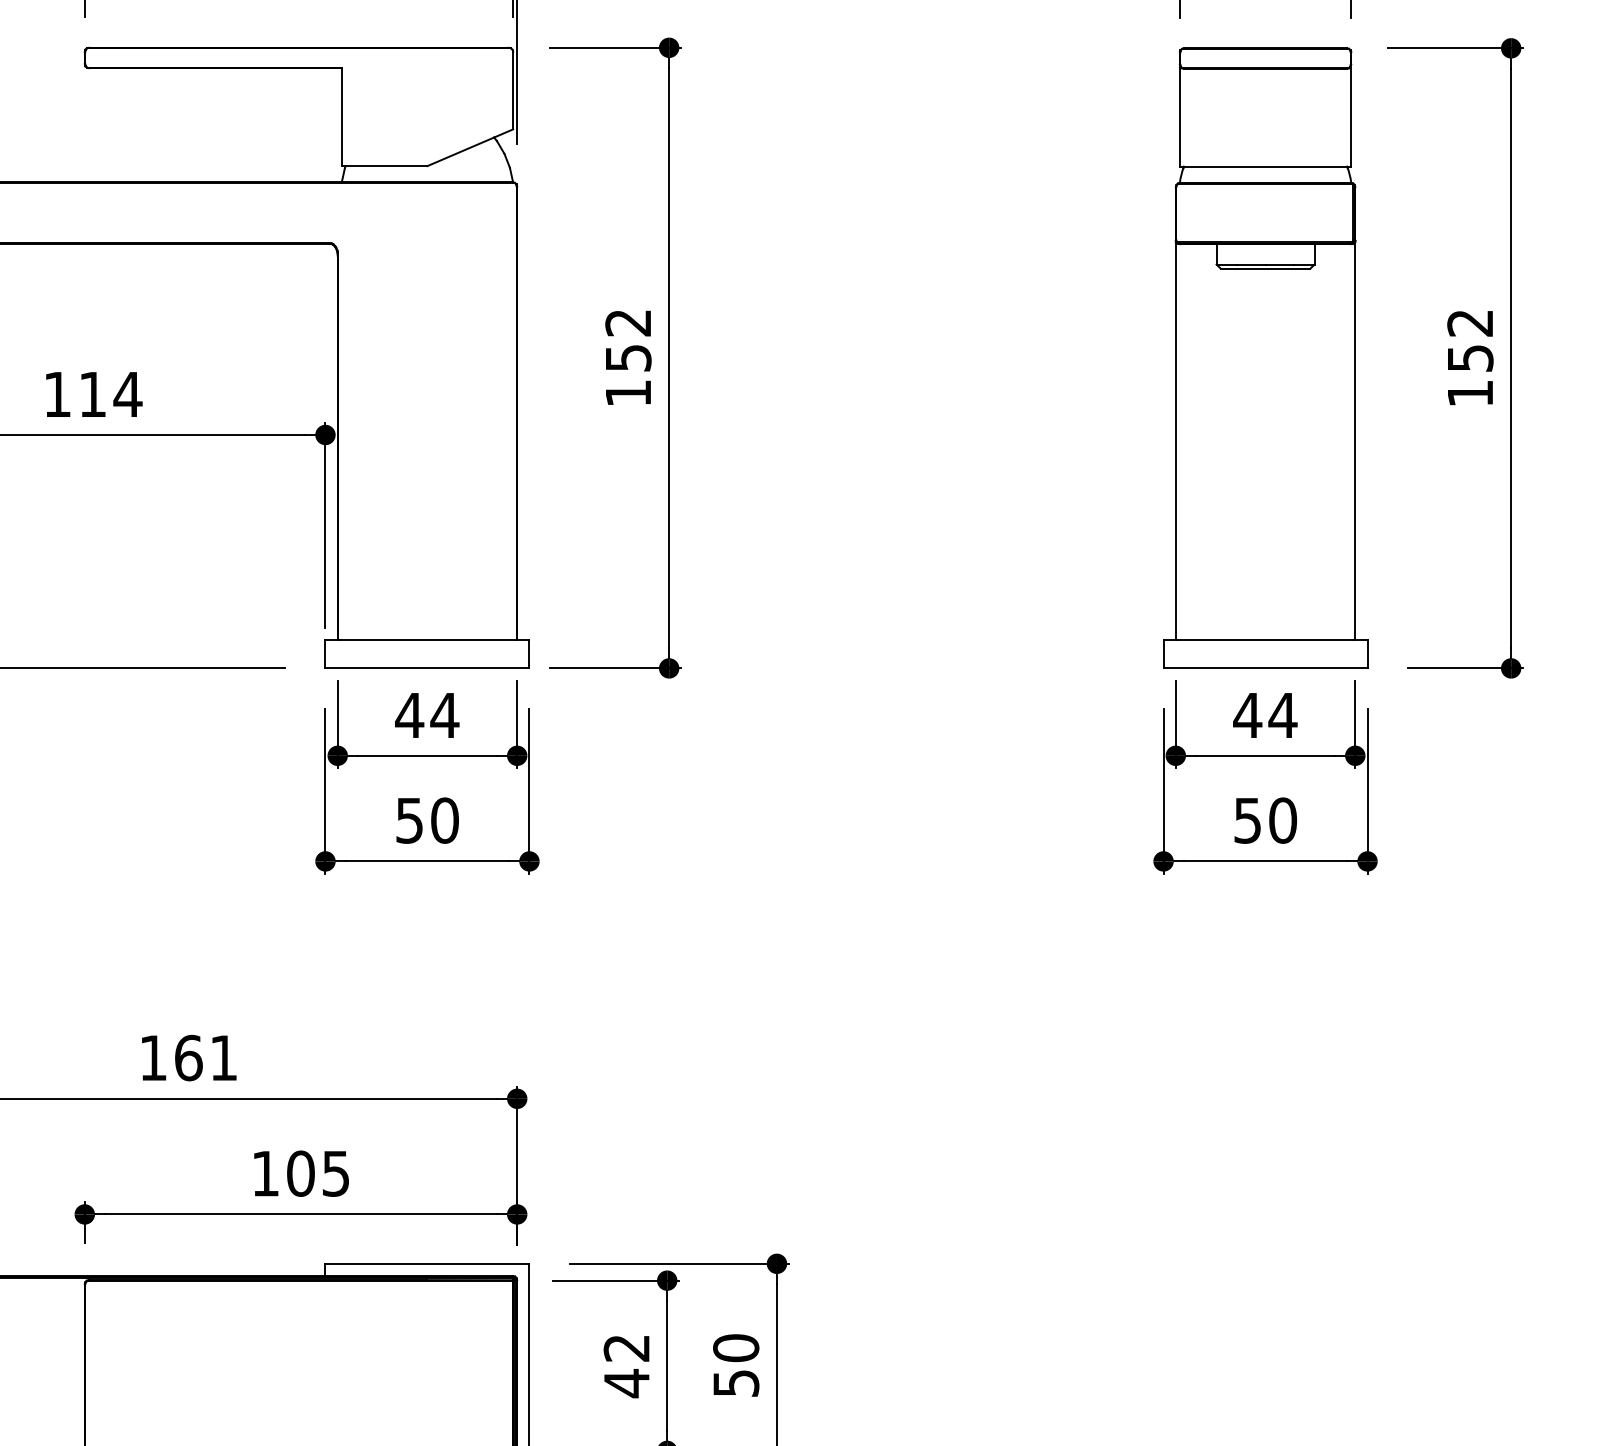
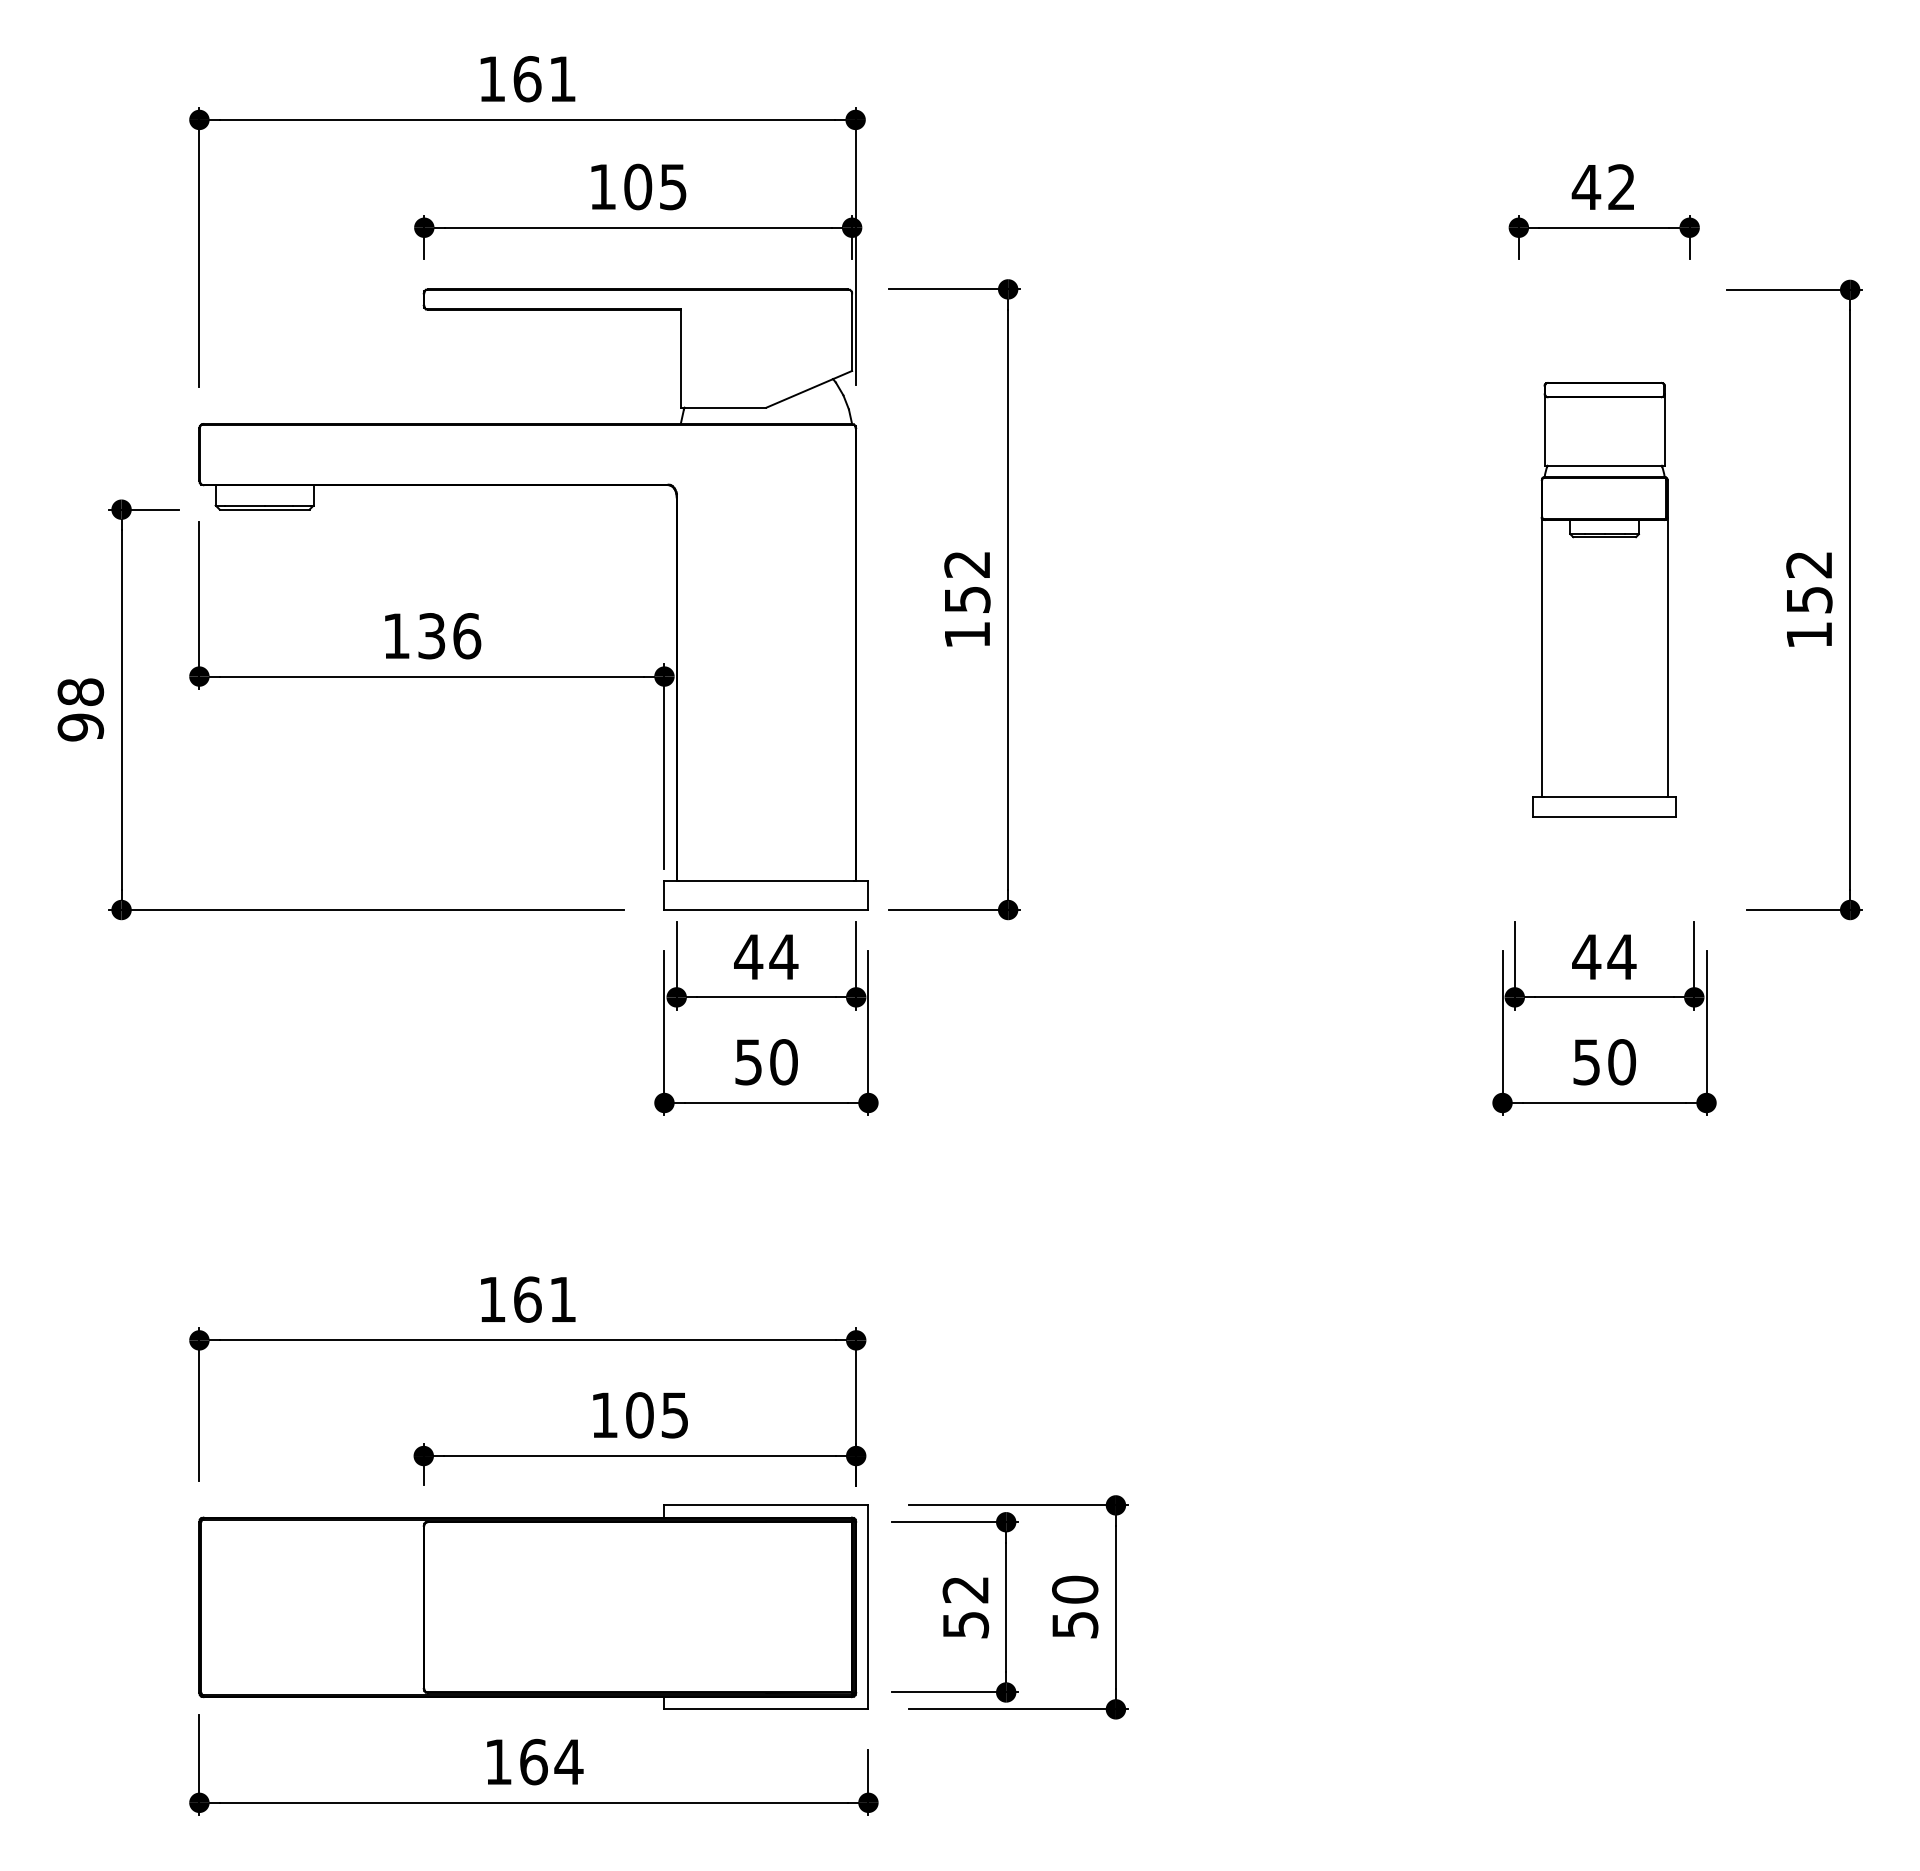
part: (1265, 357) -> (1604, 599), size x0.7
text: (110, 394) -> (449, 636), 114 -> 136
text: (627, 1382) -> (966, 1624), 42 -> 52

